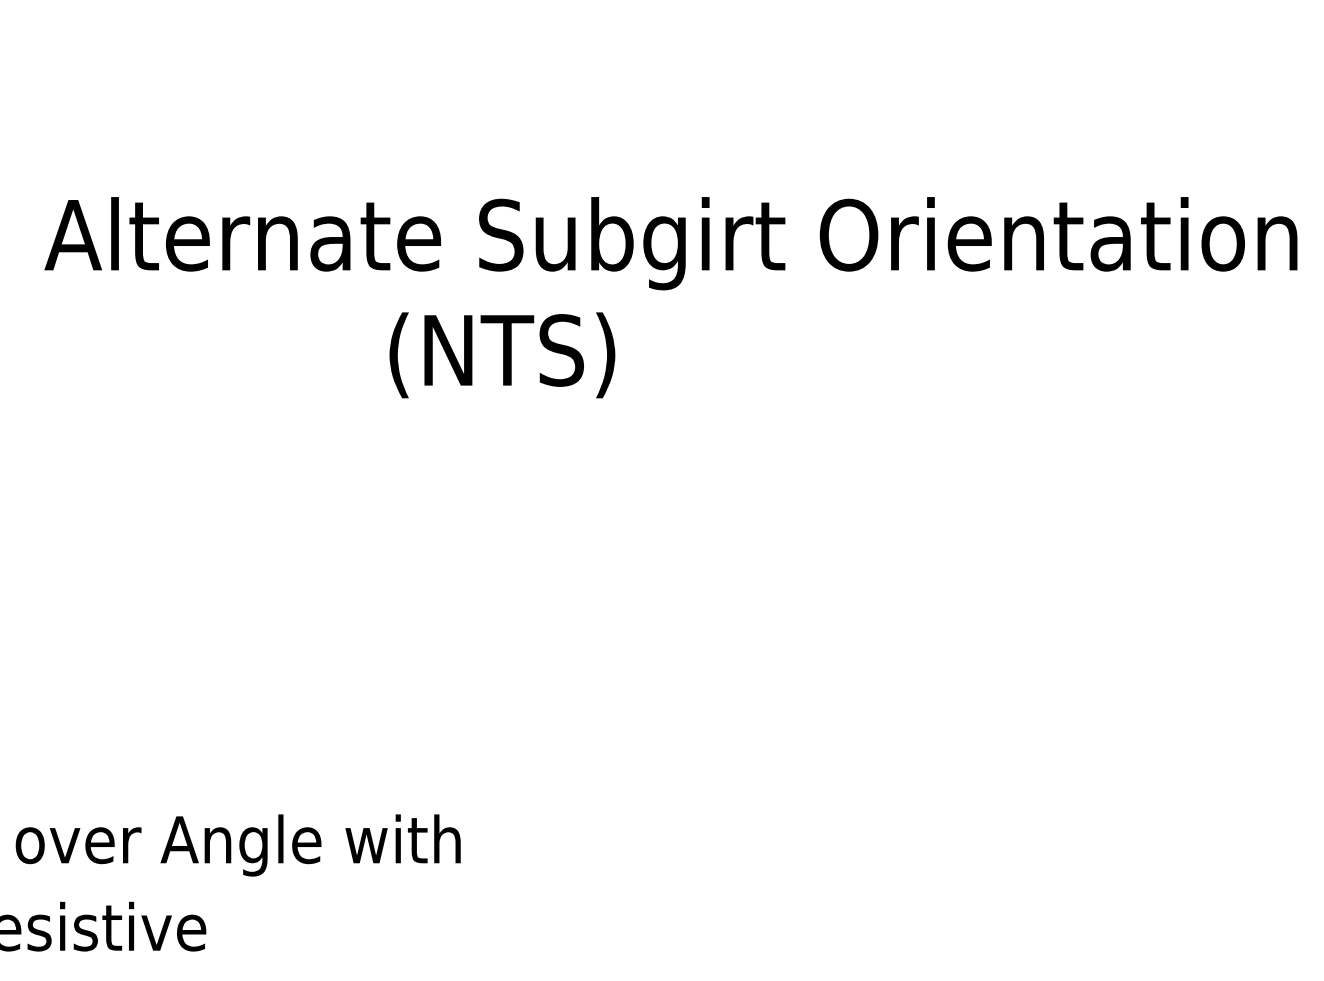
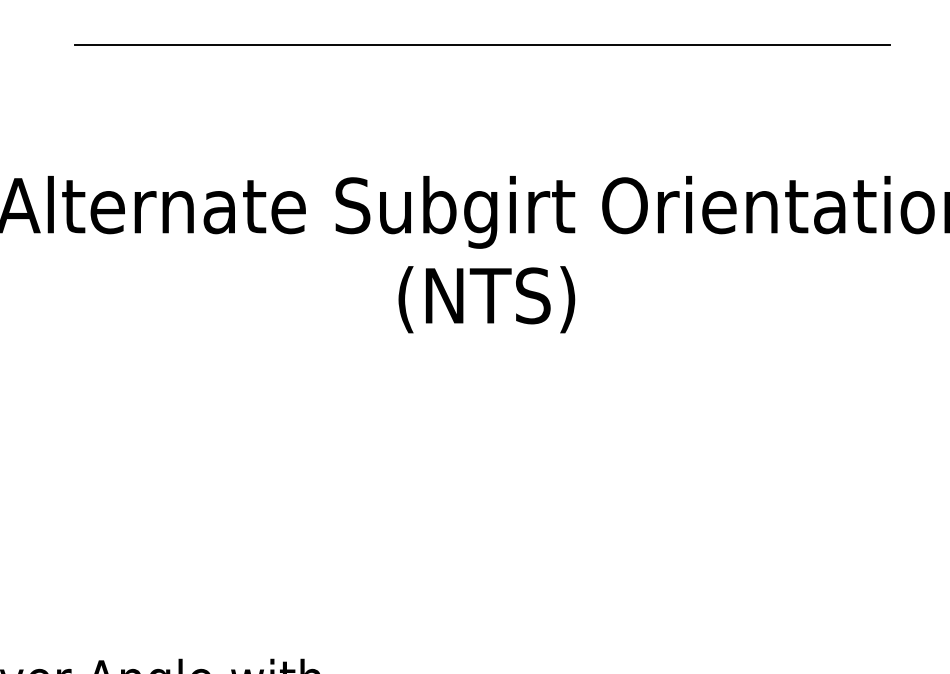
line: (666, 29) -> (482, 44), added
text: (502, 355) -> (486, 299), moved

